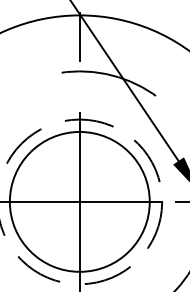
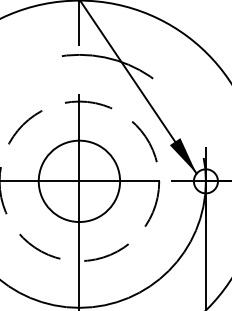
circle: (79, 202) -> (79, 181), size x0.6

